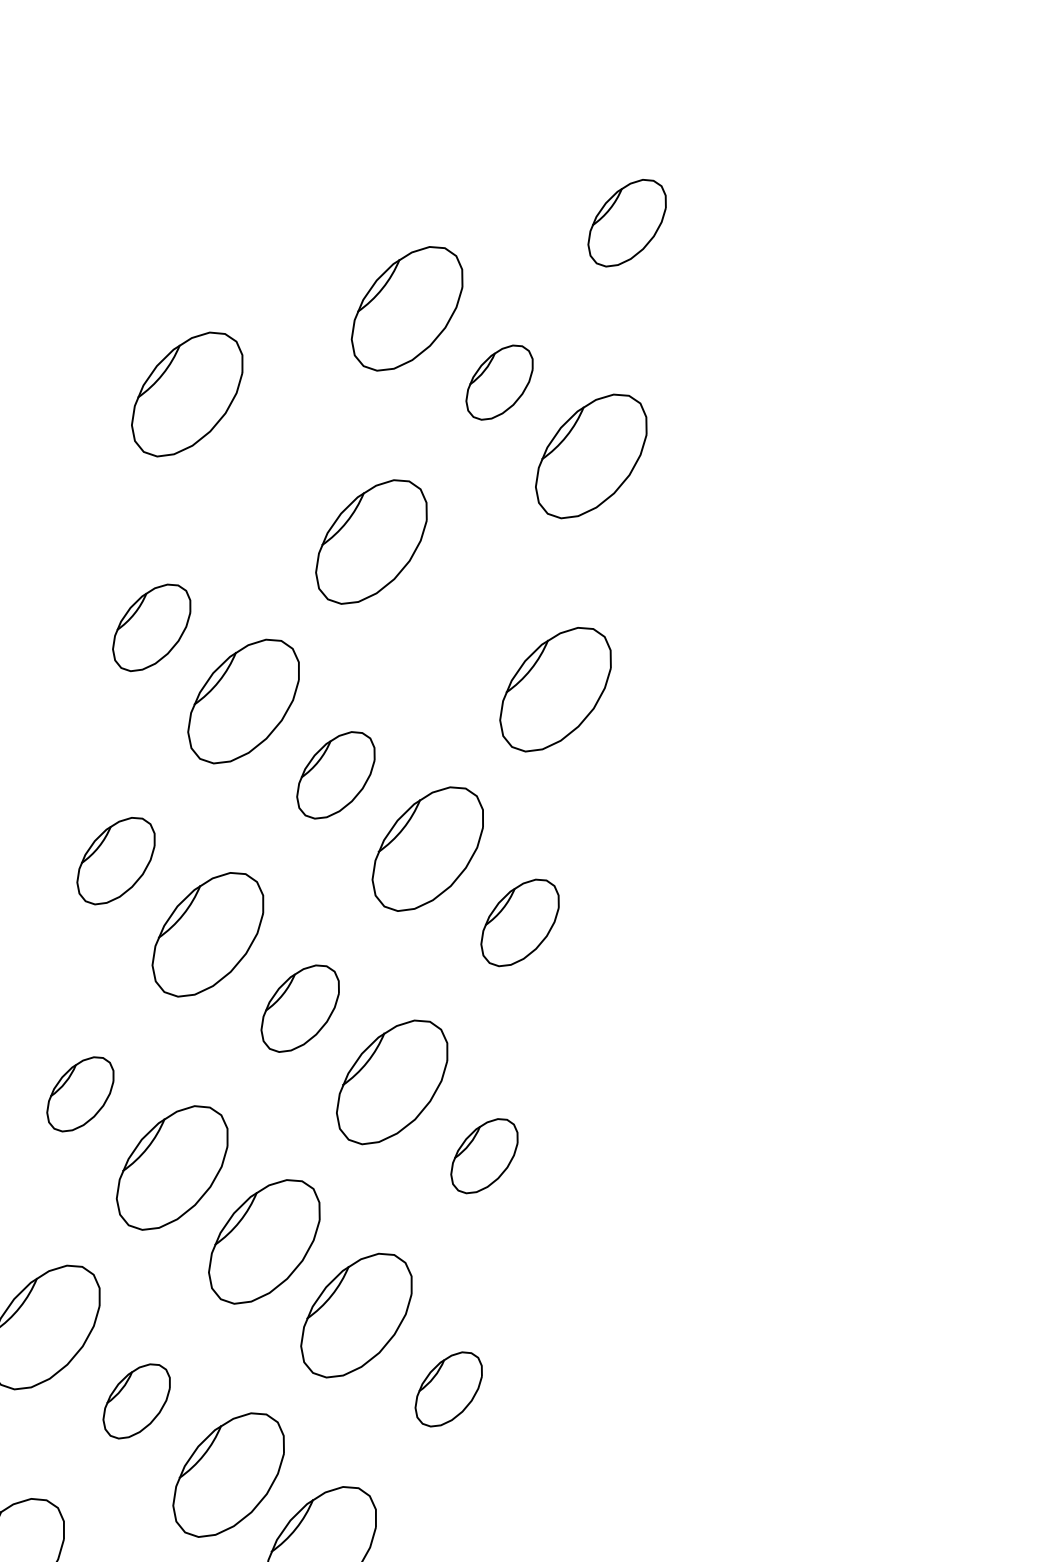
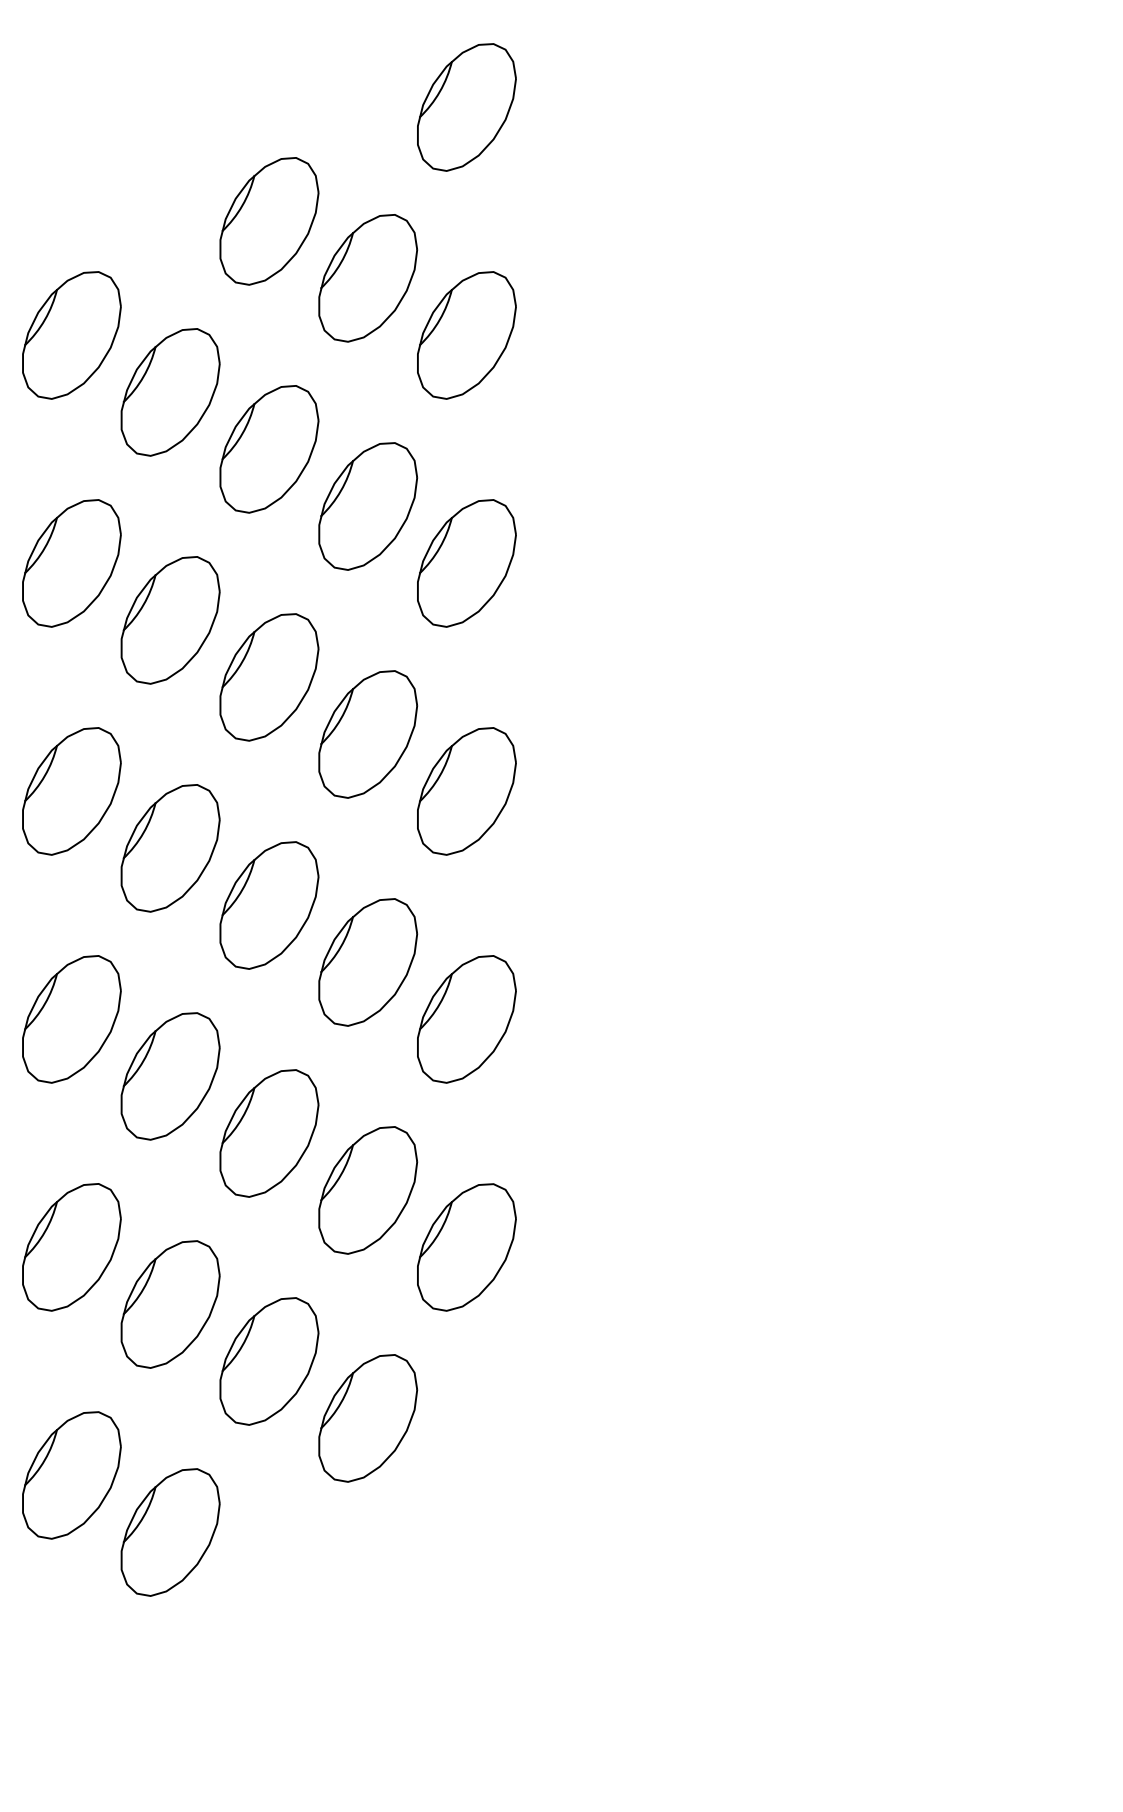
part: (627, 223) -> (466, 107), size x1.43
part: (500, 382) -> (368, 278), size x1.67
part: (279, 468) -> (170, 392), added
part: (464, 616) -> (368, 506), added
part: (151, 627) -> (71, 563), size x1.43
part: (336, 775) -> (269, 677), size x1.43
part: (115, 861) -> (71, 791), size x1.43
part: (520, 922) -> (466, 791), size x1.43
part: (300, 1008) -> (269, 905), size x1.43
part: (80, 1094) -> (71, 1019), size x1.67
part: (484, 1156) -> (466, 1019), size x1.67
part: (448, 1389) -> (466, 1247), size x1.67
part: (136, 1401) -> (170, 1304), size x1.67

